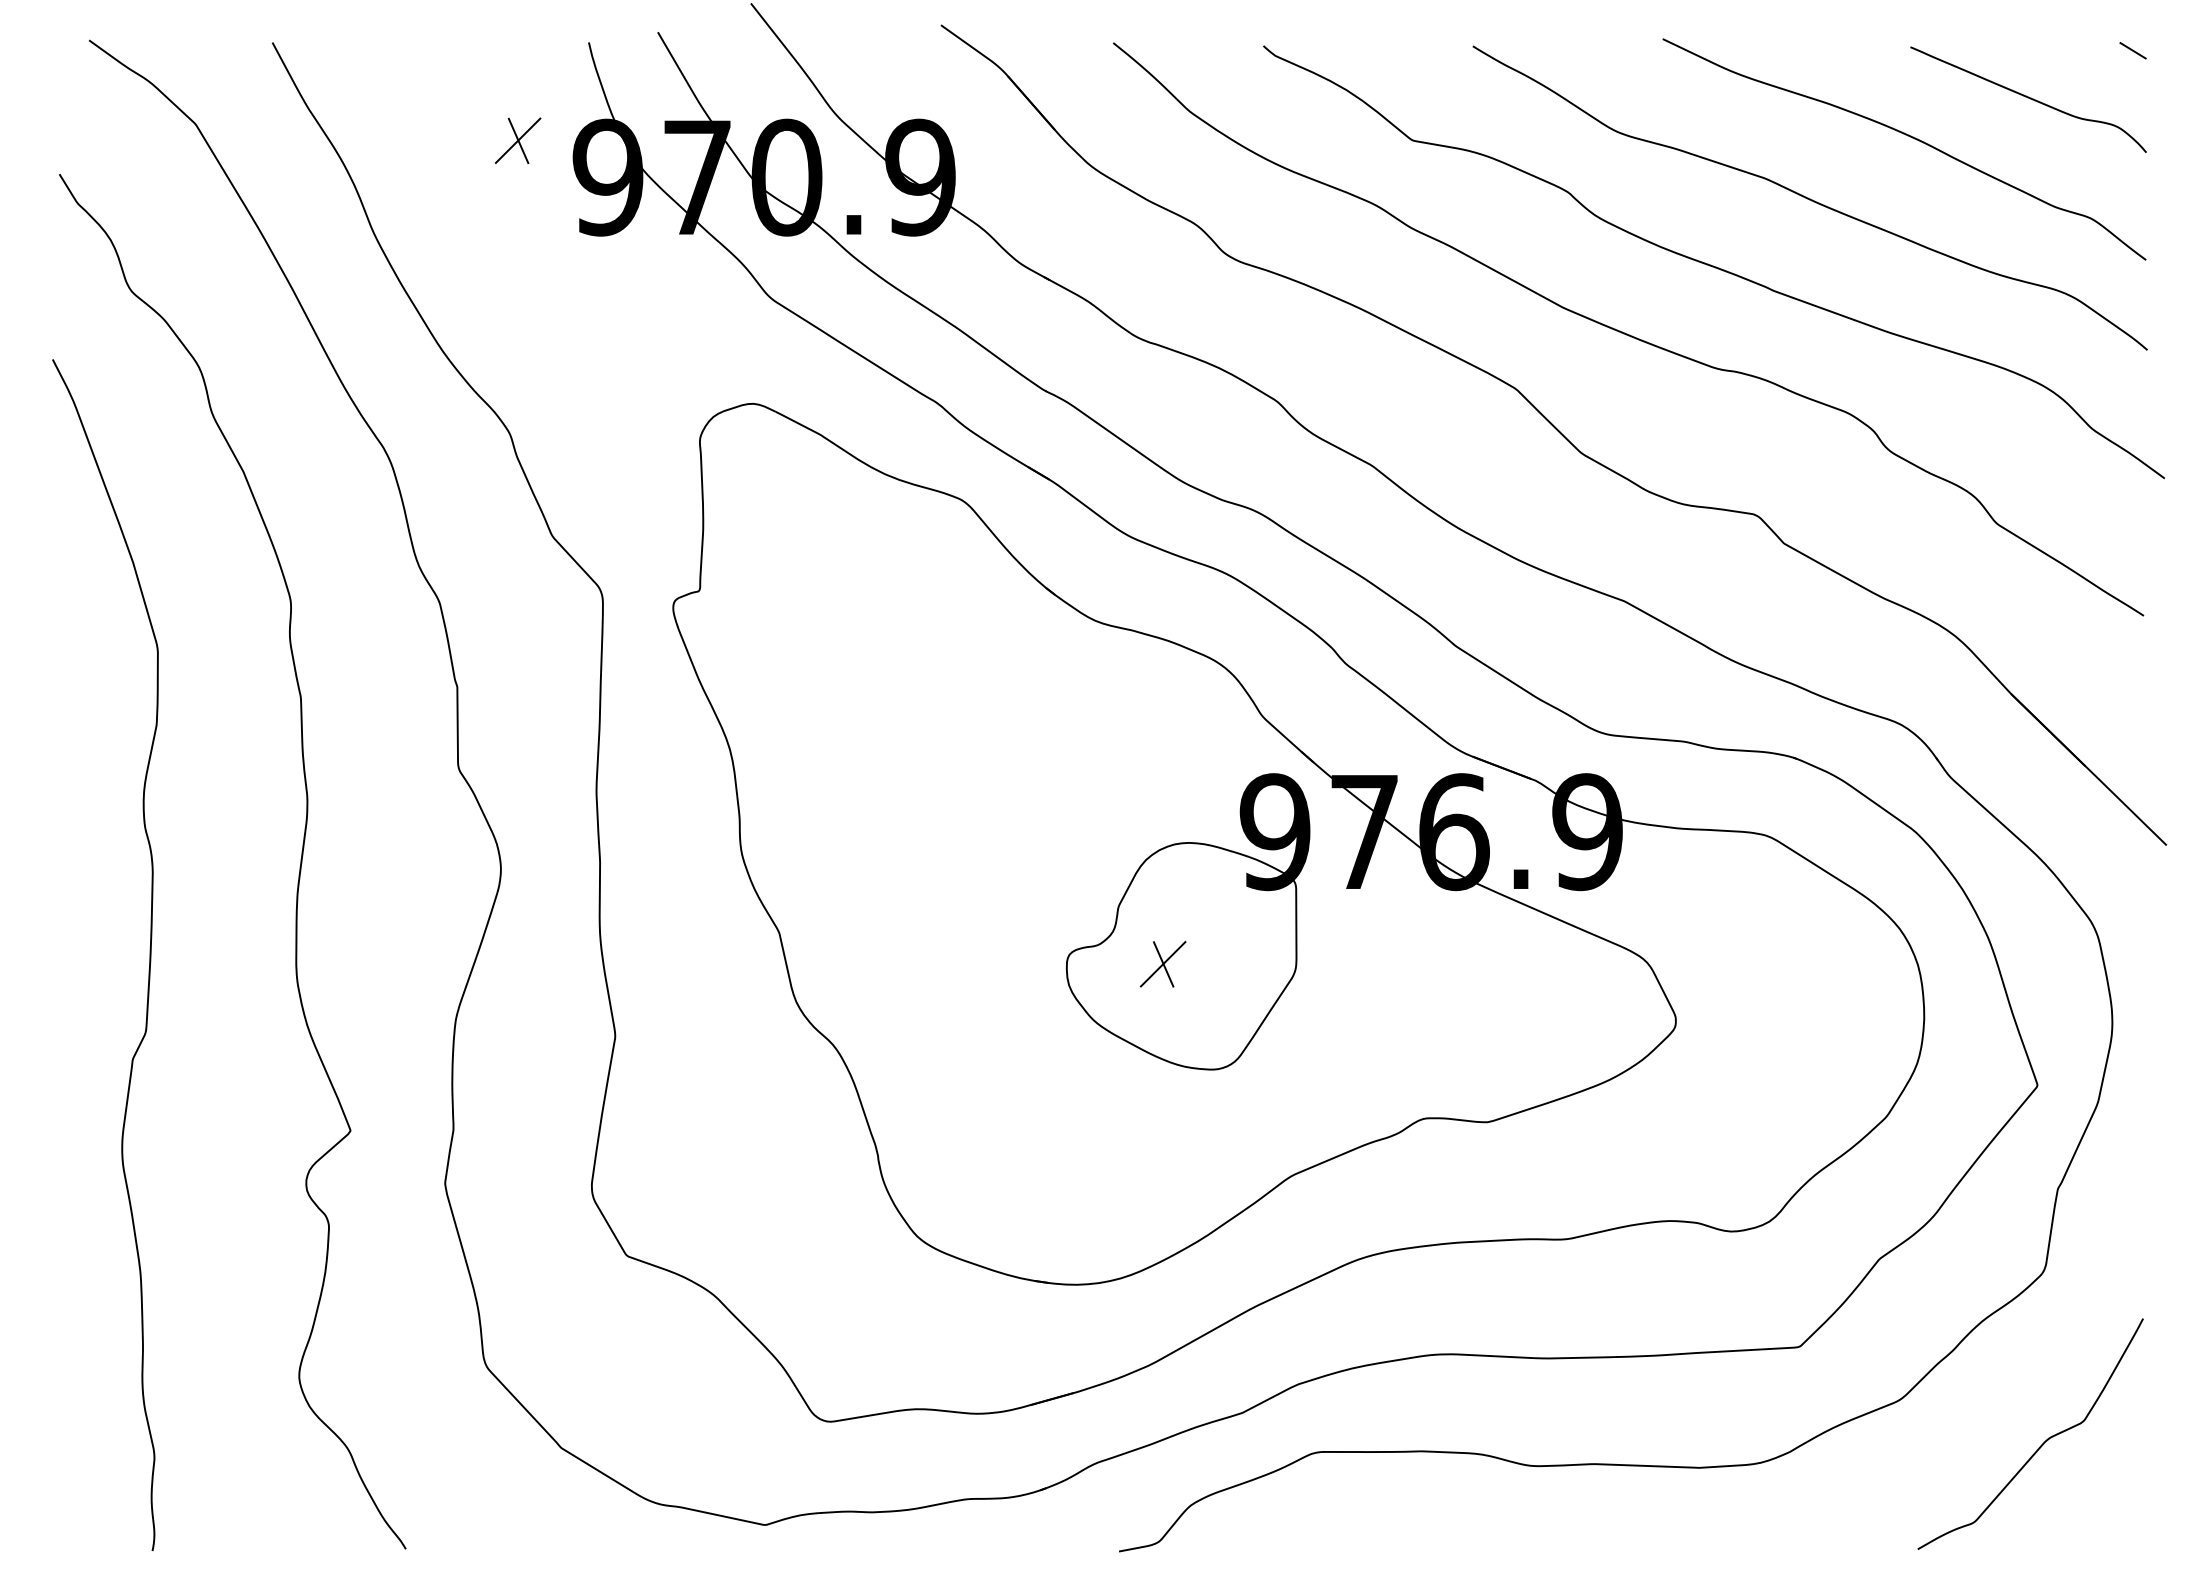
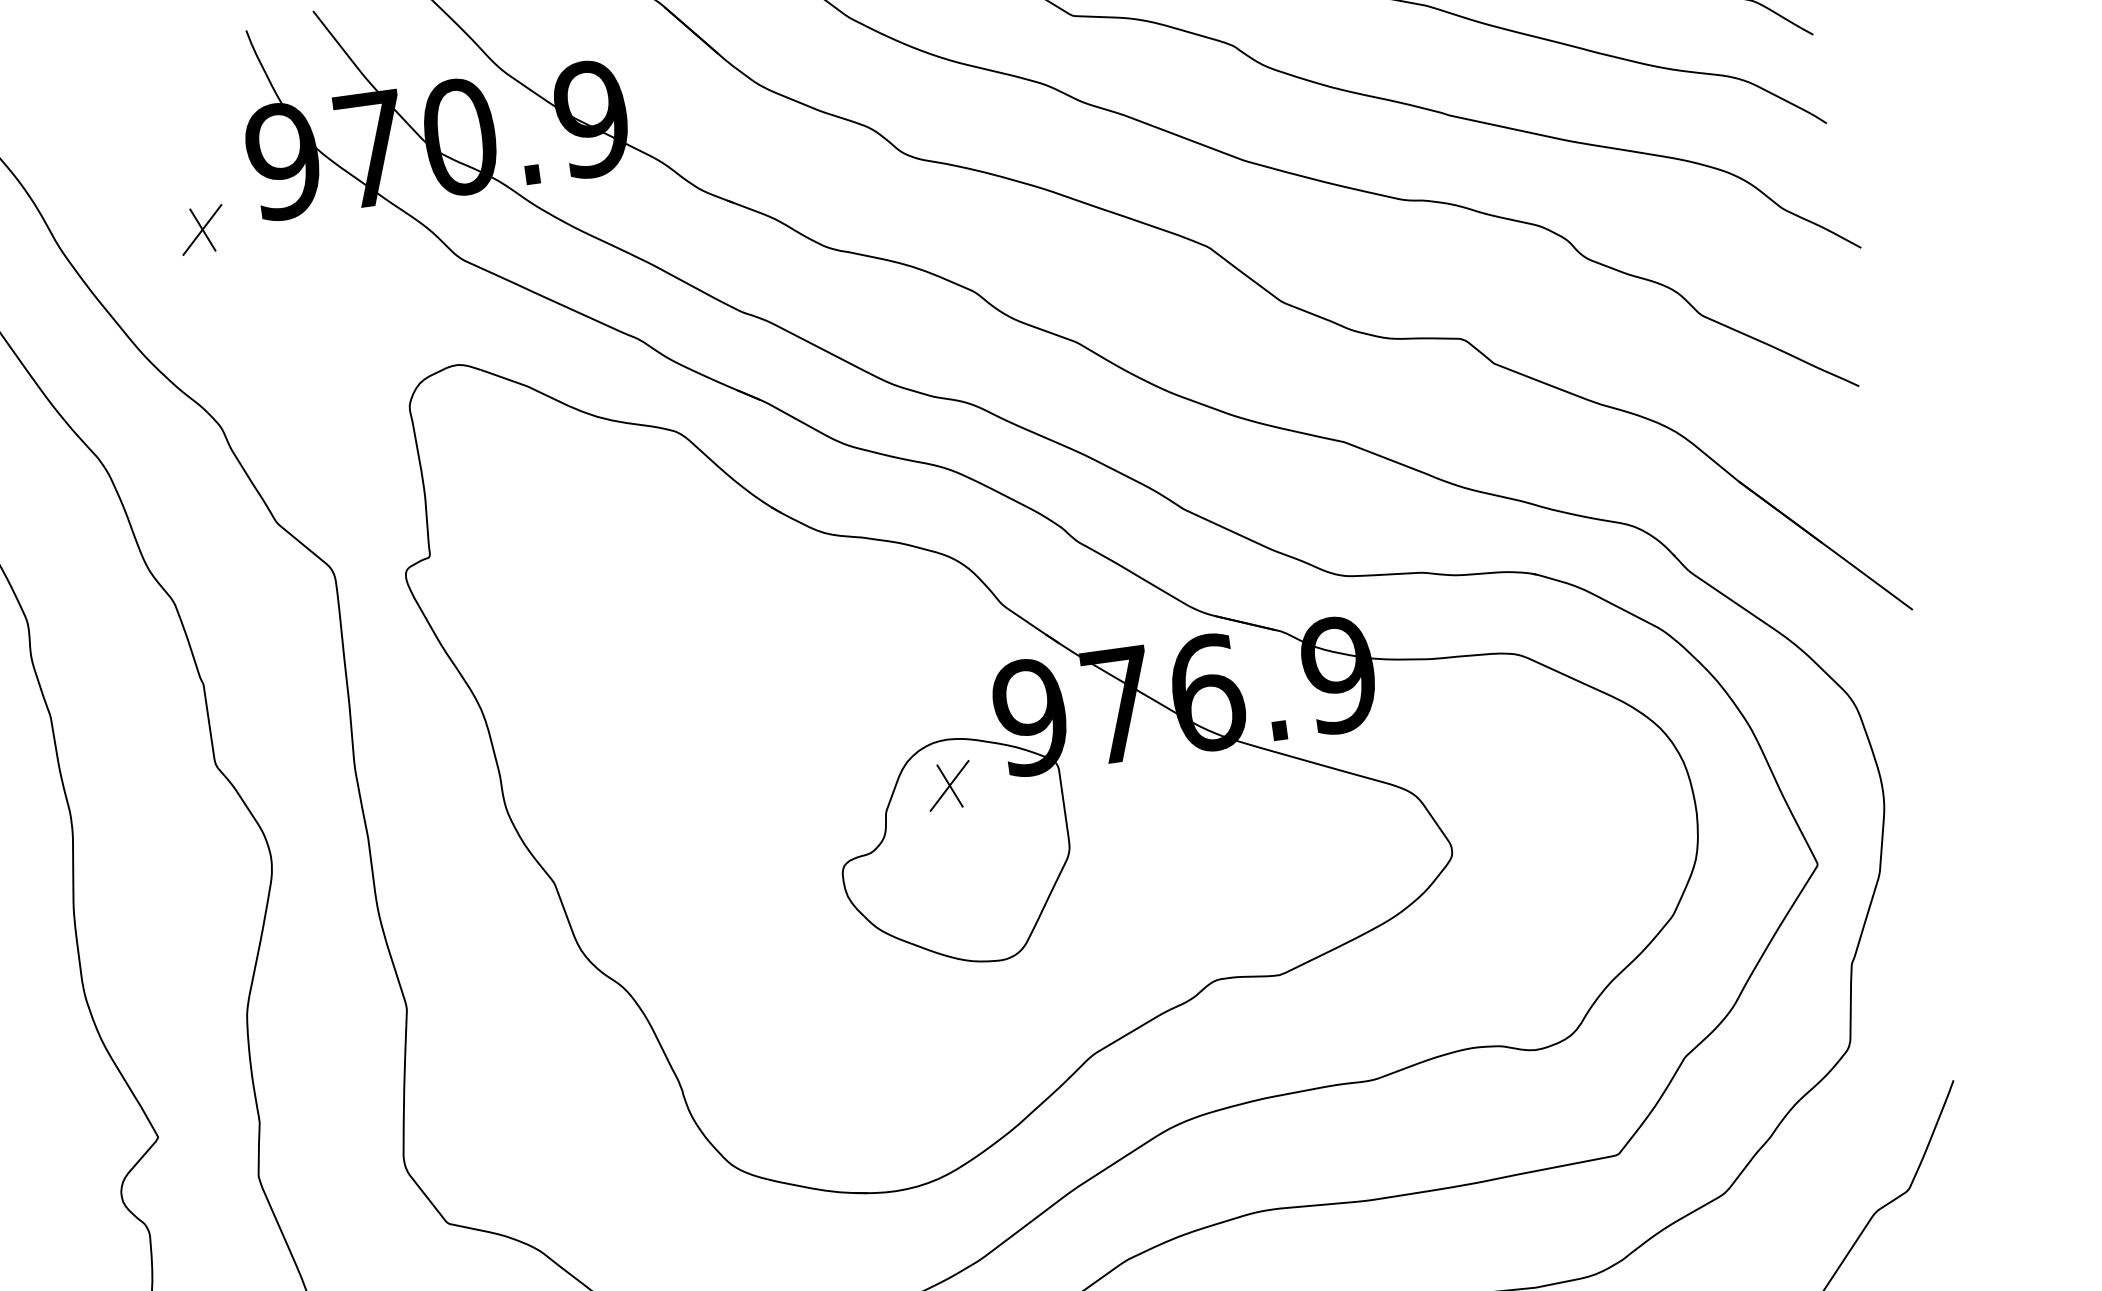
part: (518, 140) -> (202, 229), moved
part: (1162, 964) -> (948, 786), moved

